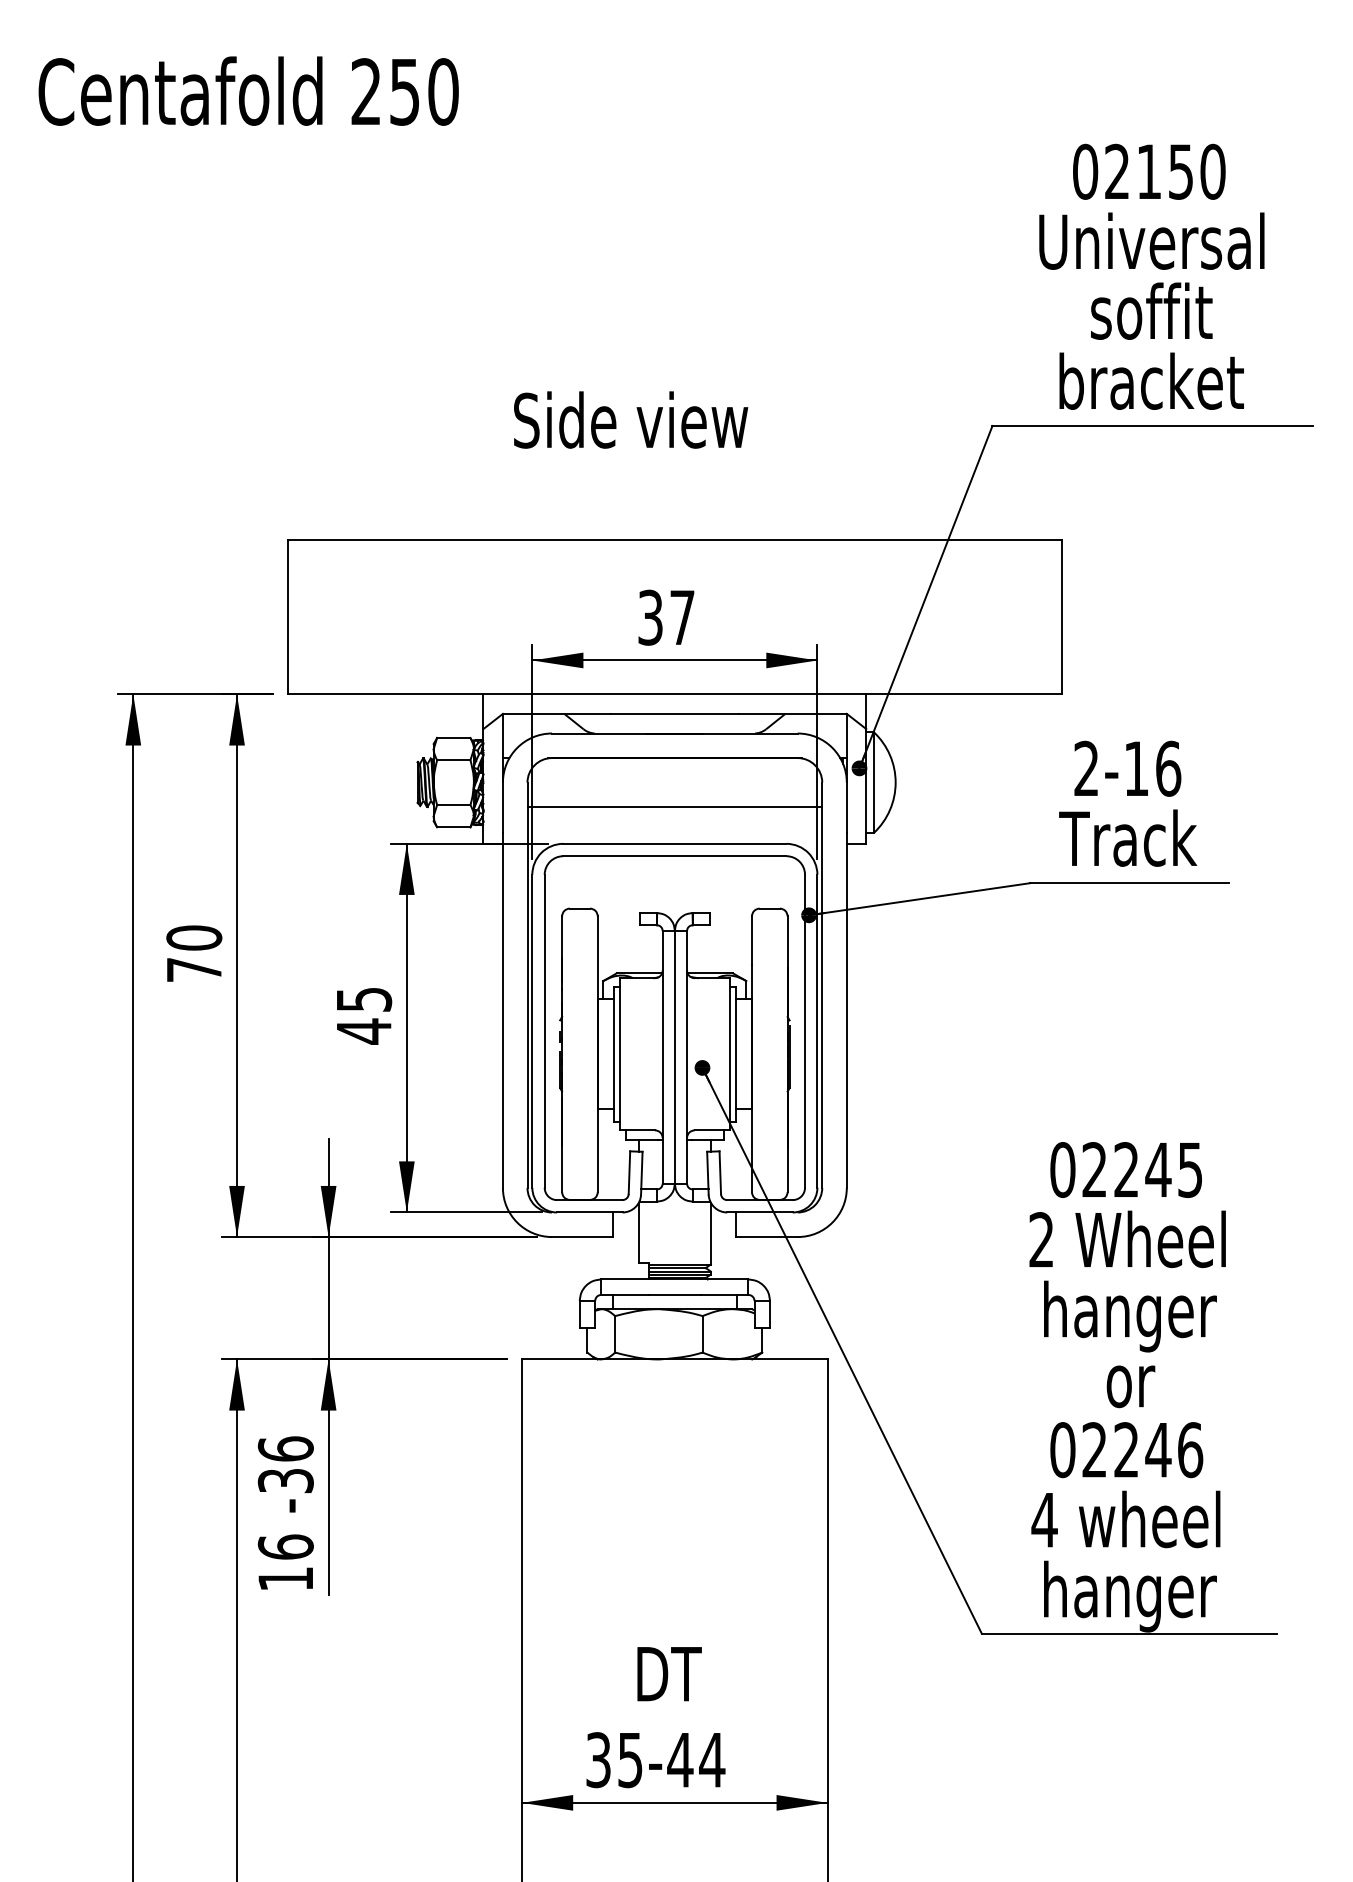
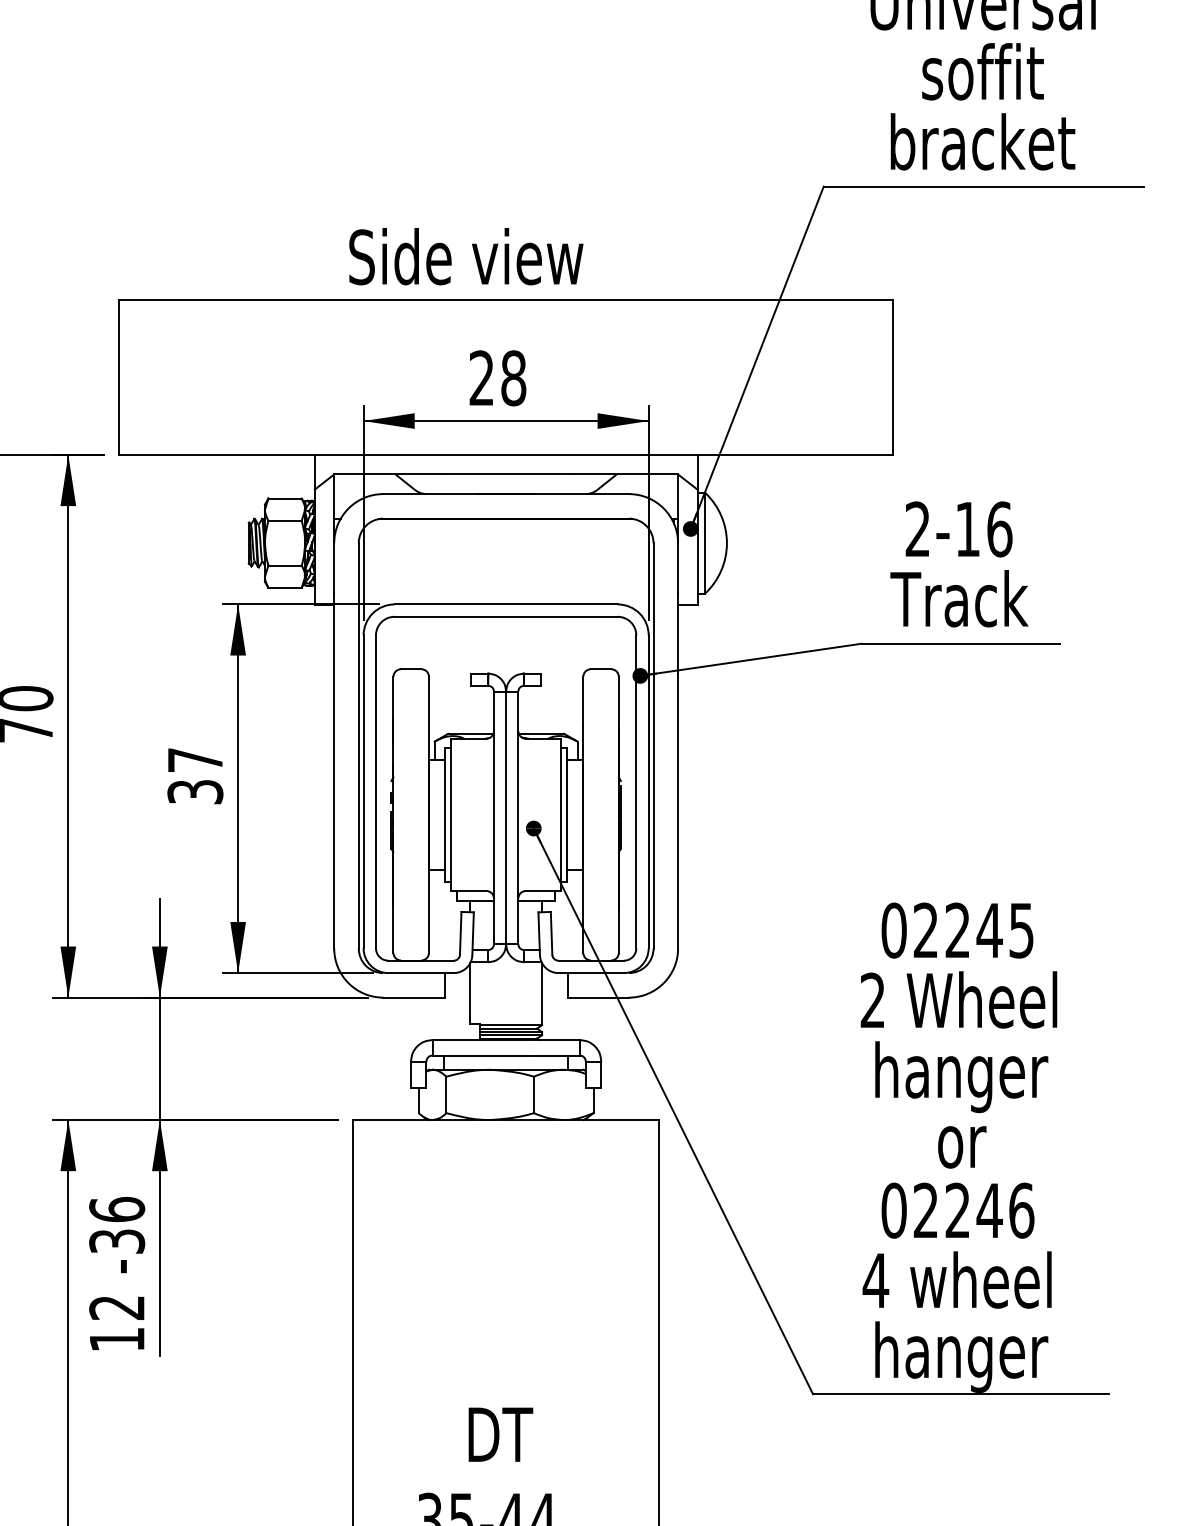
text: (631, 419) -> (466, 256), moved
text: (666, 617) -> (497, 378), 37 -> 28
line: (674, 806) -> (505, 567), removed
text: (364, 1016) -> (195, 777), 45 -> 37
text: (285, 1546) -> (116, 1307), 16 -> 12

